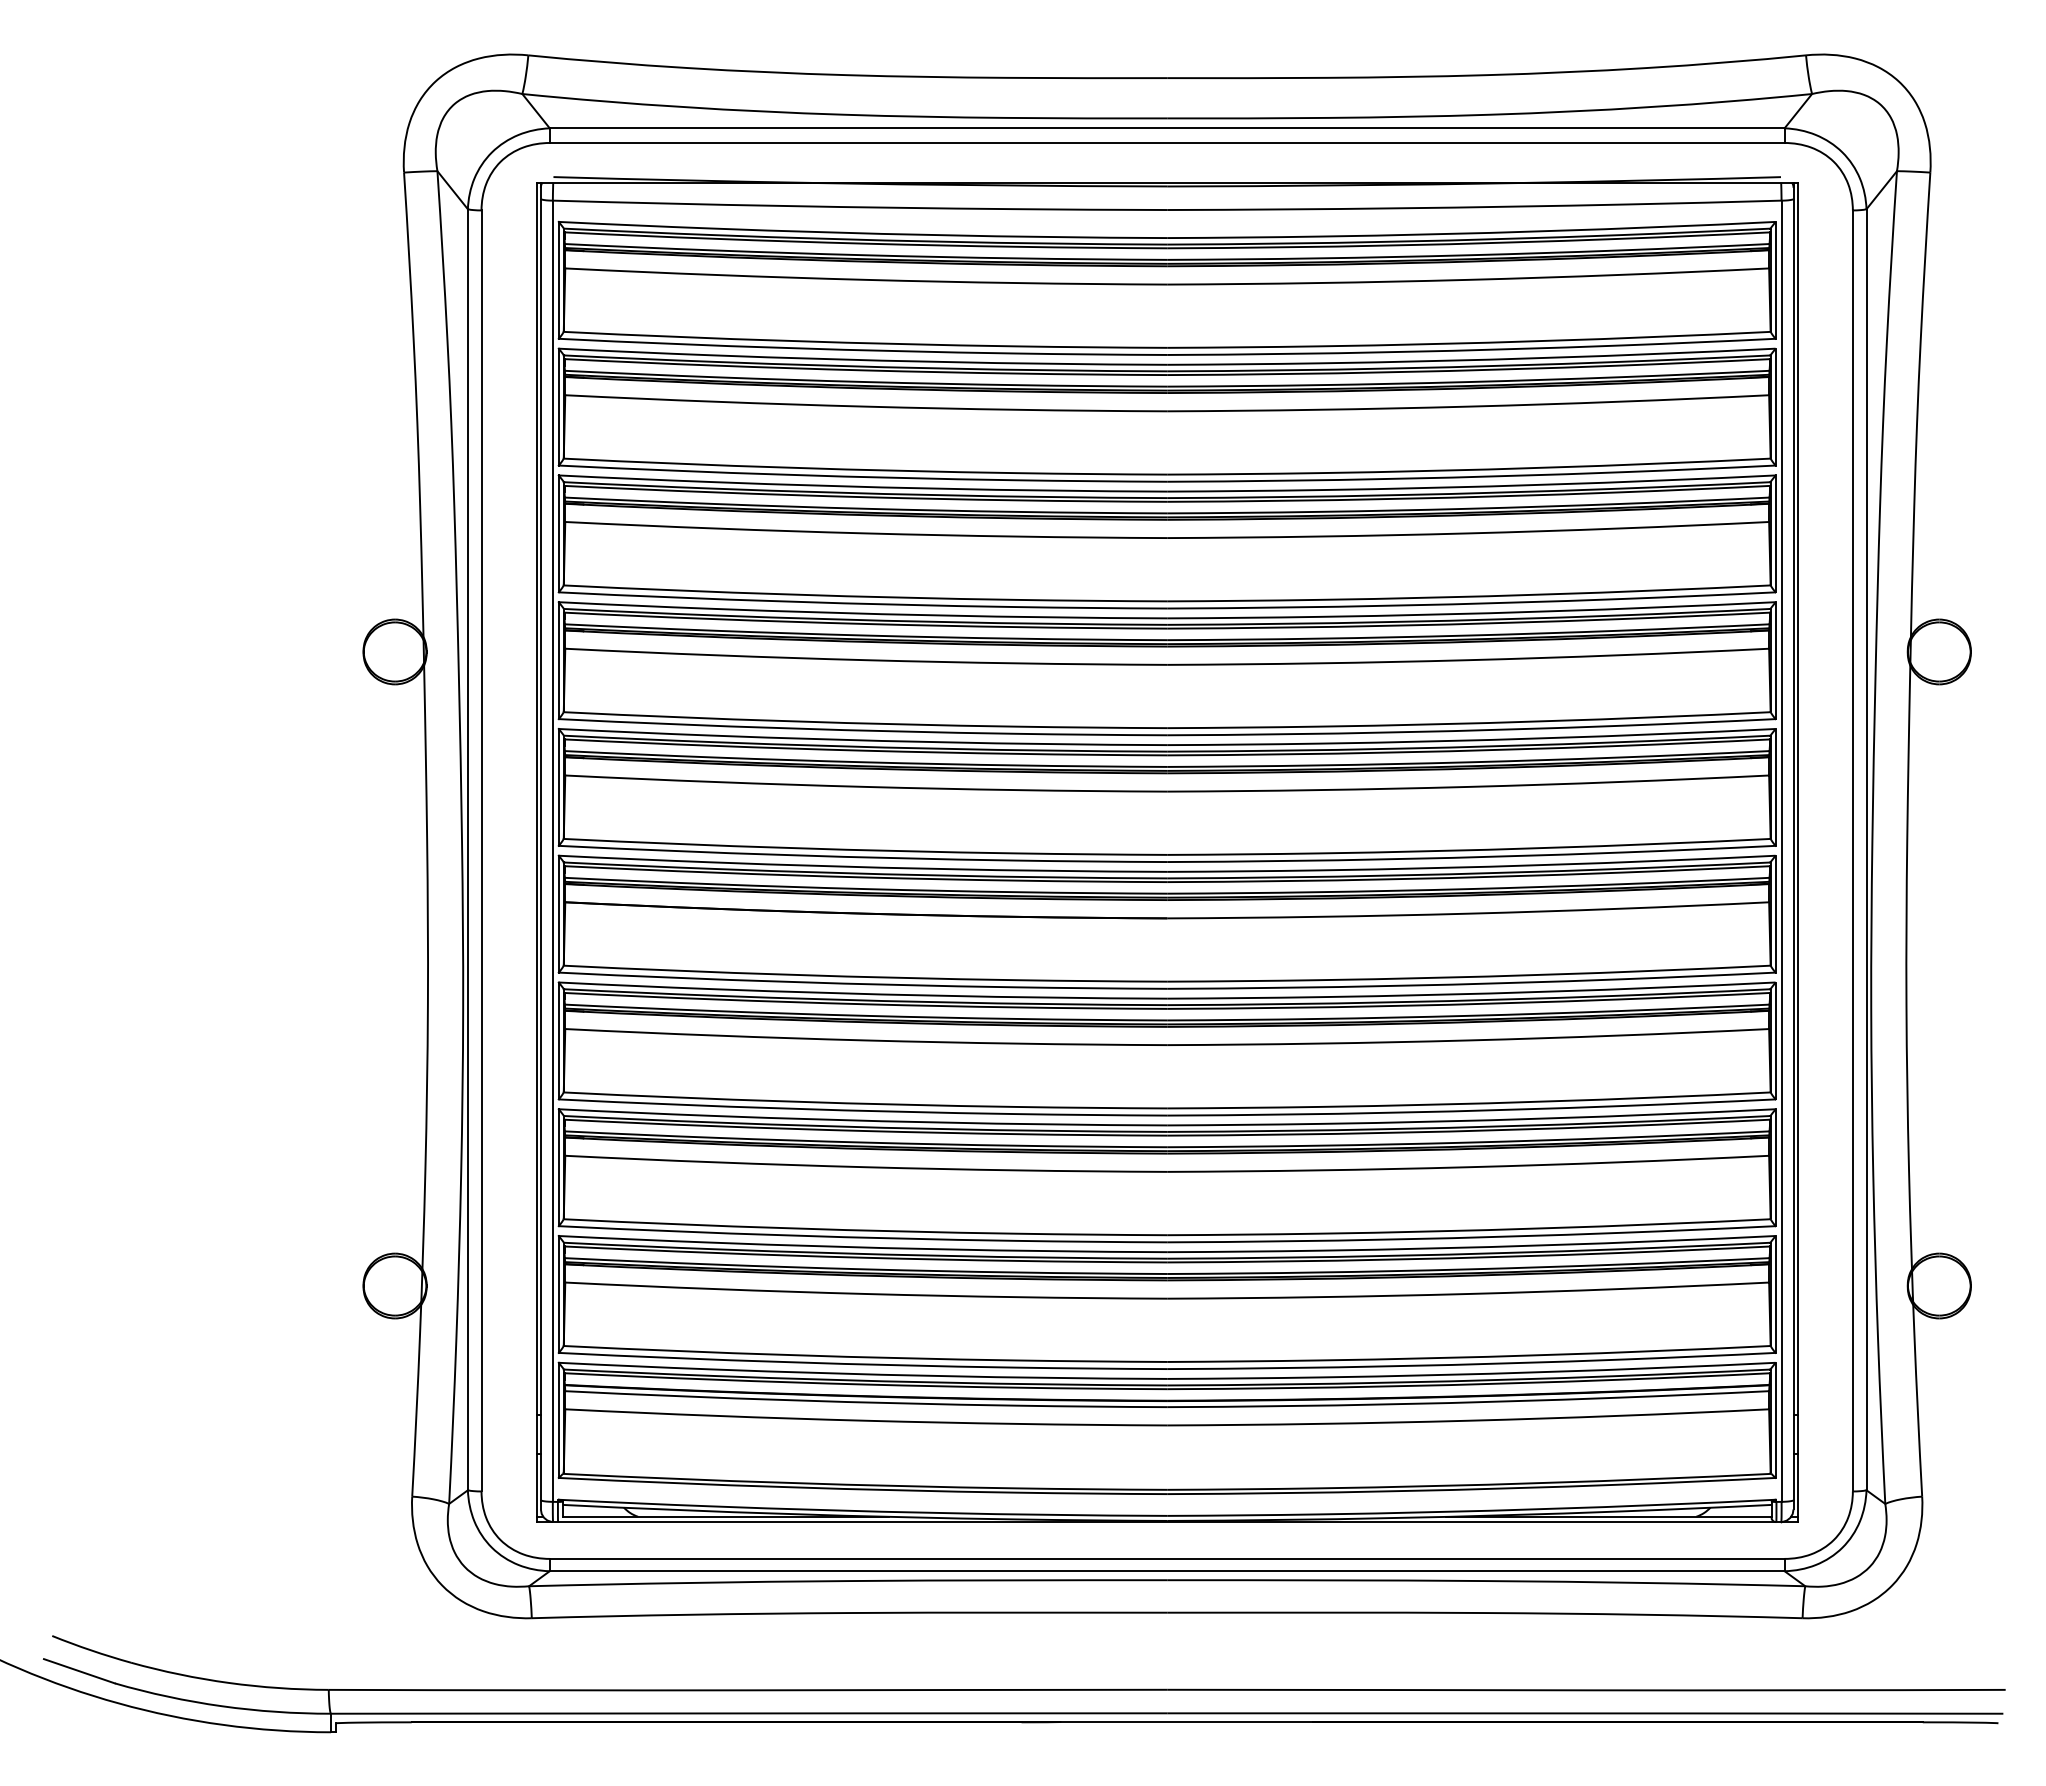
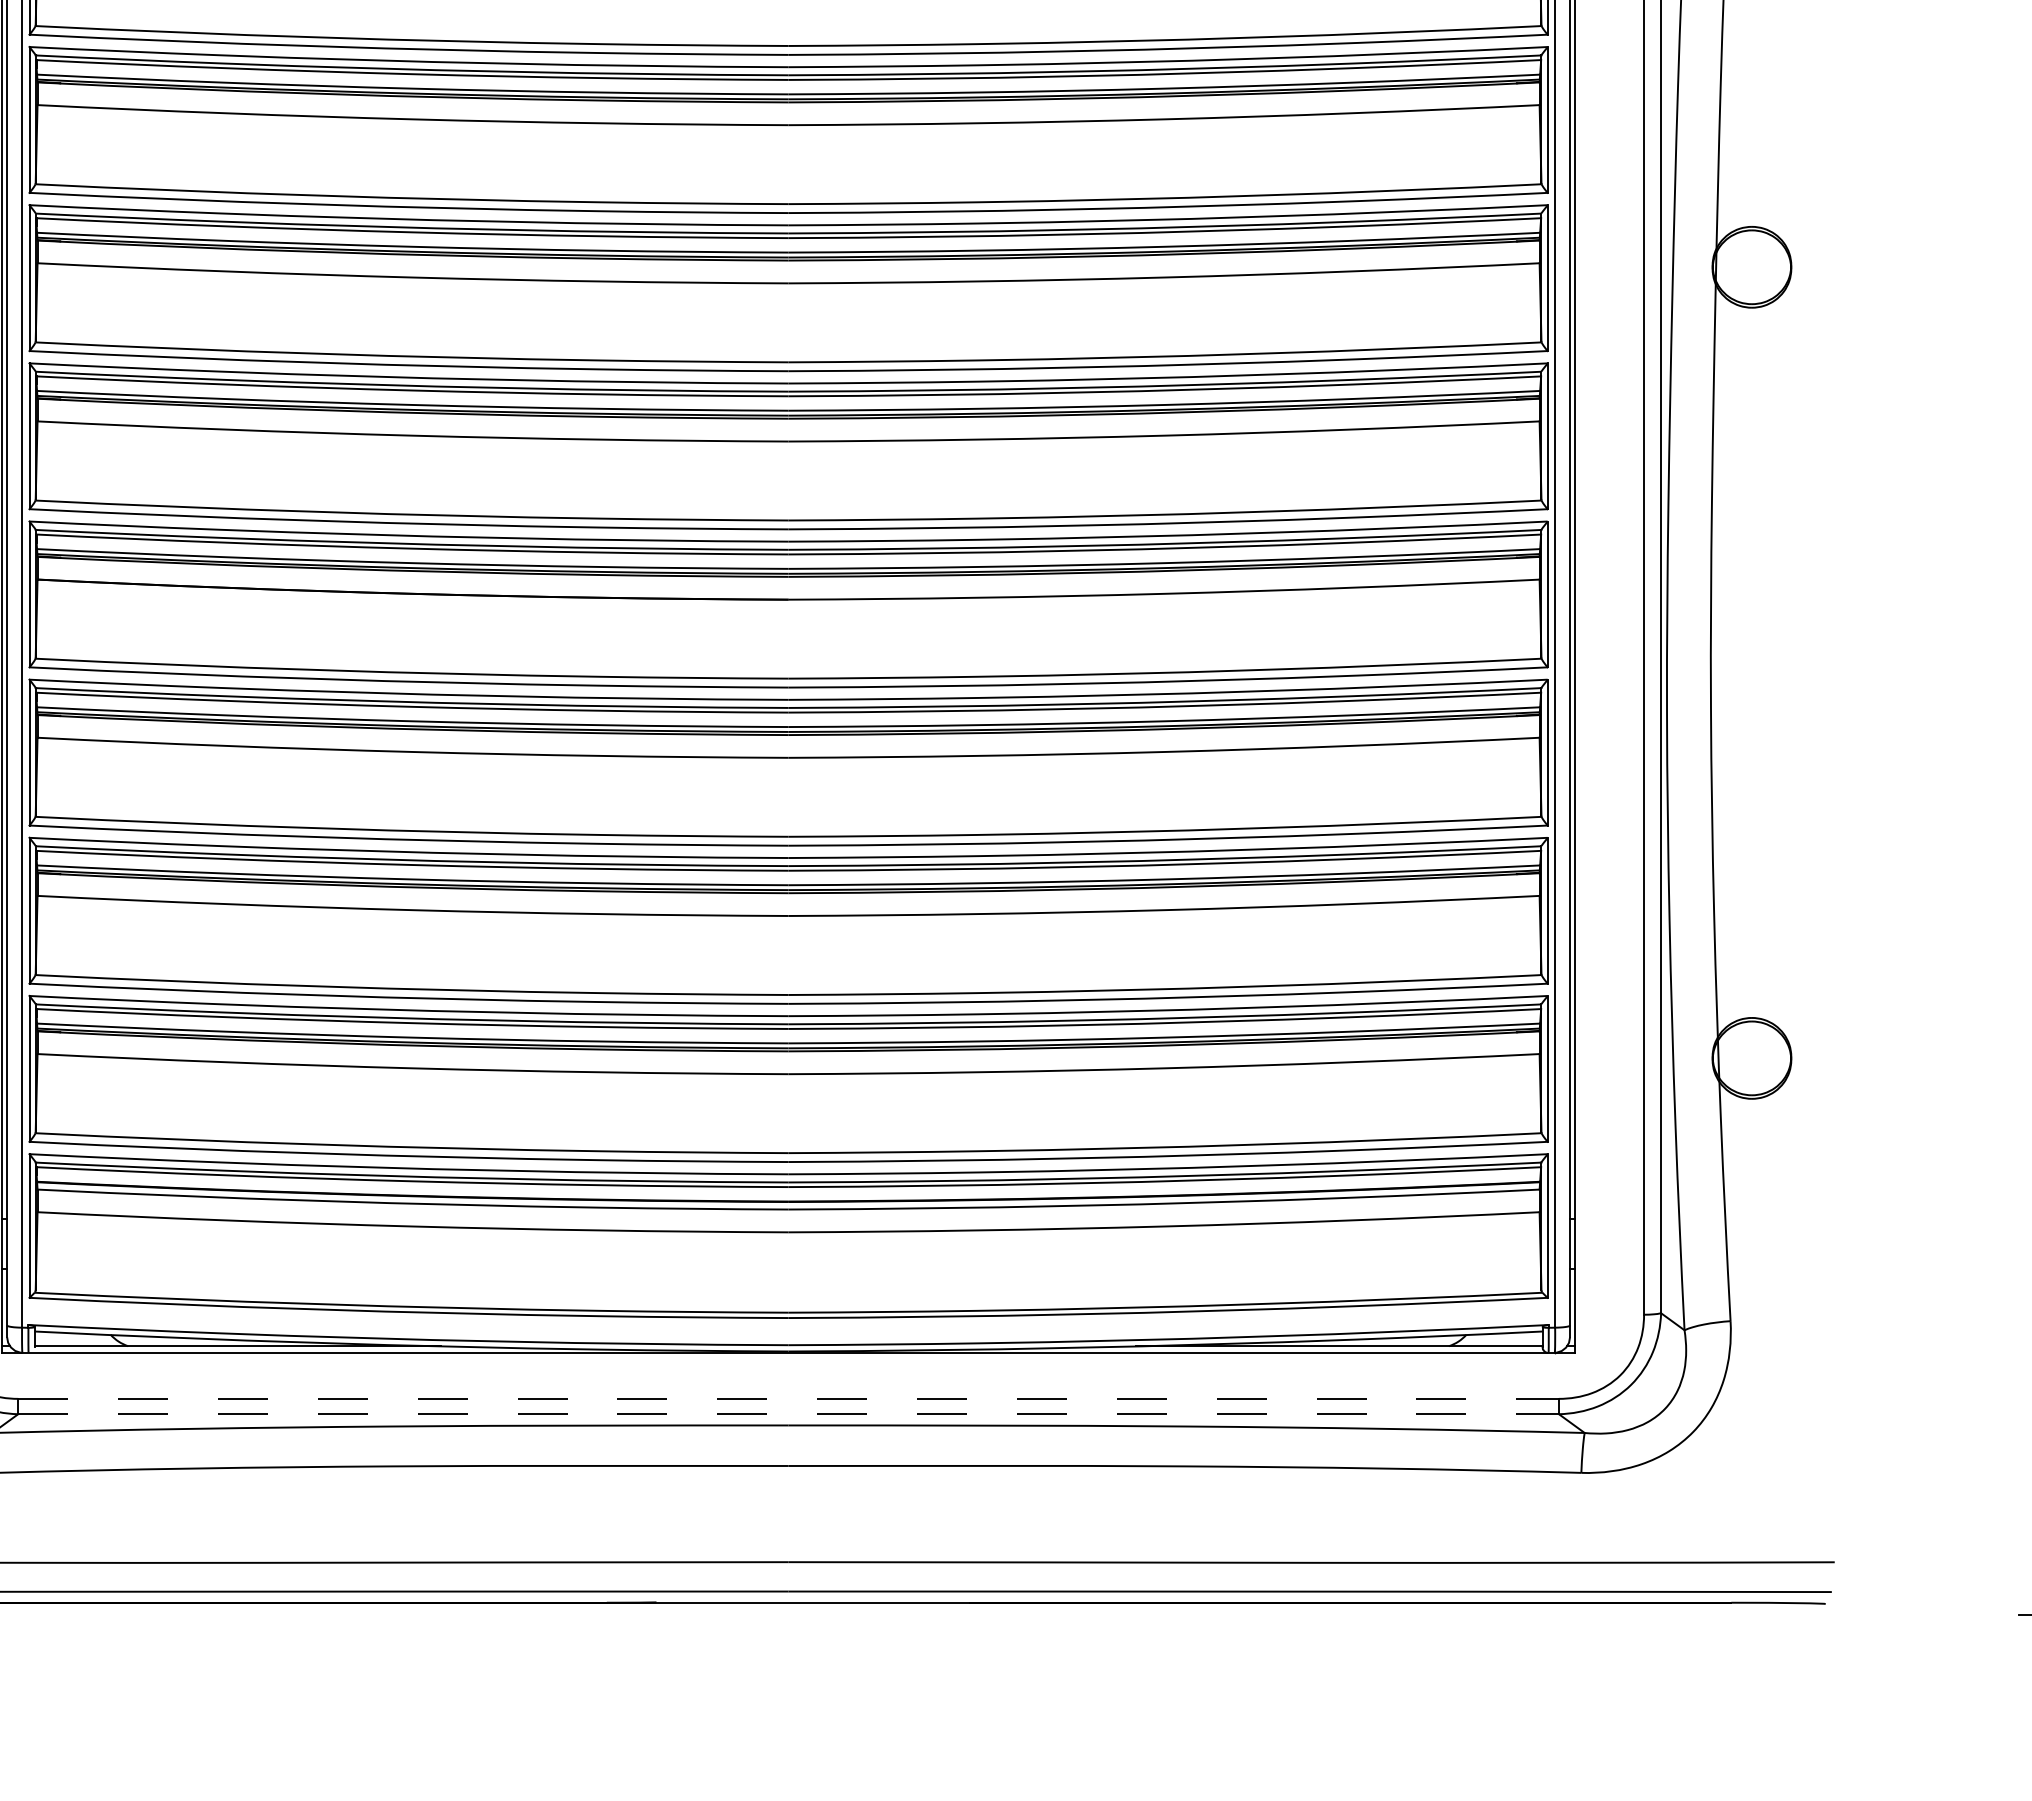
line: (1167, 1558) -> (788, 1398), solid -> dashed
line: (1167, 1571) -> (788, 1414), solid -> dashed

